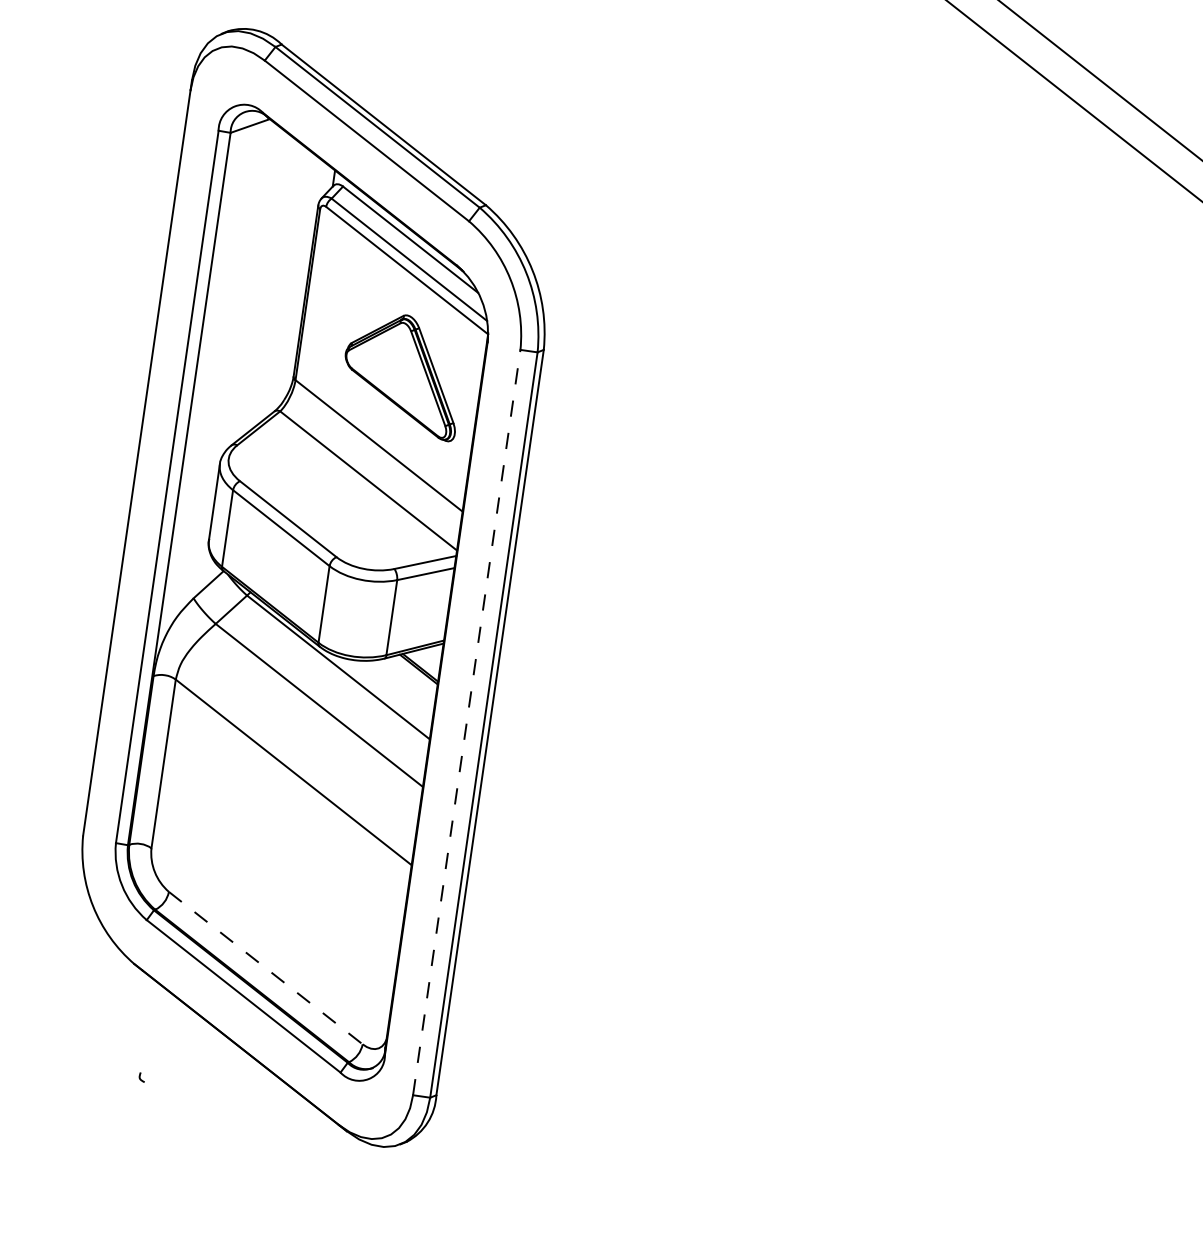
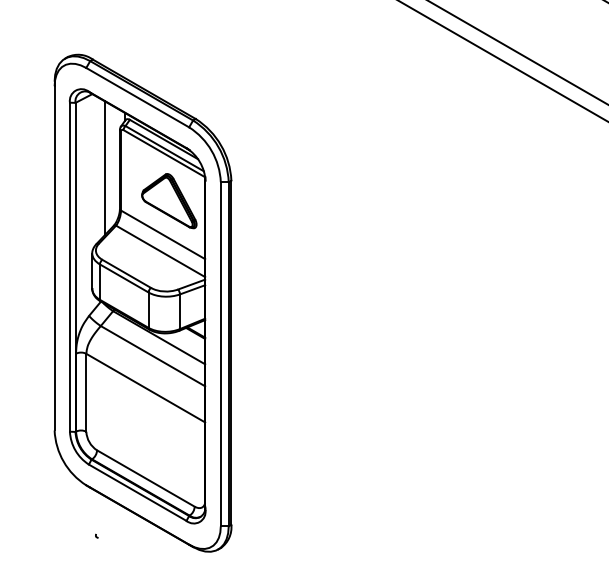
line: (272, 283) -> (104, 168), added
line: (466, 720) -> (220, 353), dashed -> solid
line: (267, 968) -> (146, 478), dashed -> solid

